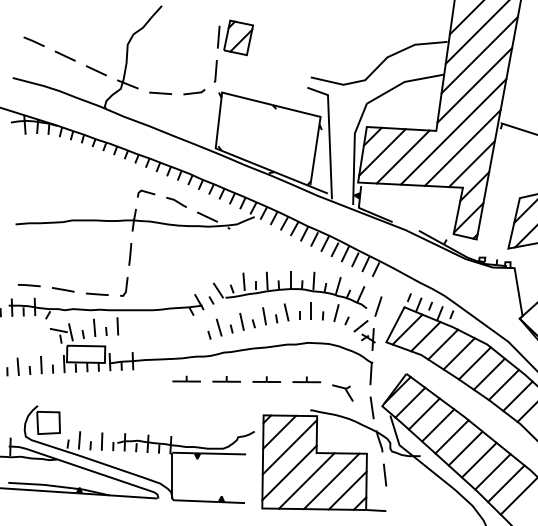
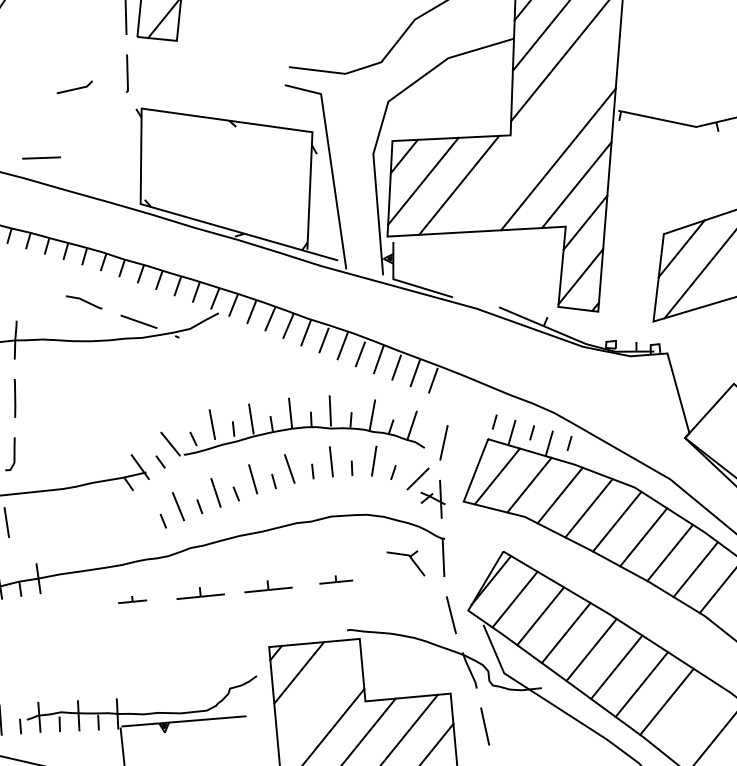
line: (160, 92) -> (41, 156), moved
line: (194, 92) -> (75, 88), moved
line: (453, 131) -> (539, 133), removed
line: (146, 192) -> (31, 290), removed
part: (186, 378) -> (132, 598), size x0.6
part: (306, 379) -> (335, 578), size x0.7
part: (342, 392) -> (405, 562), moved
line: (289, 447) -> (318, 696), removed
line: (506, 483) -> (691, 719), removed

